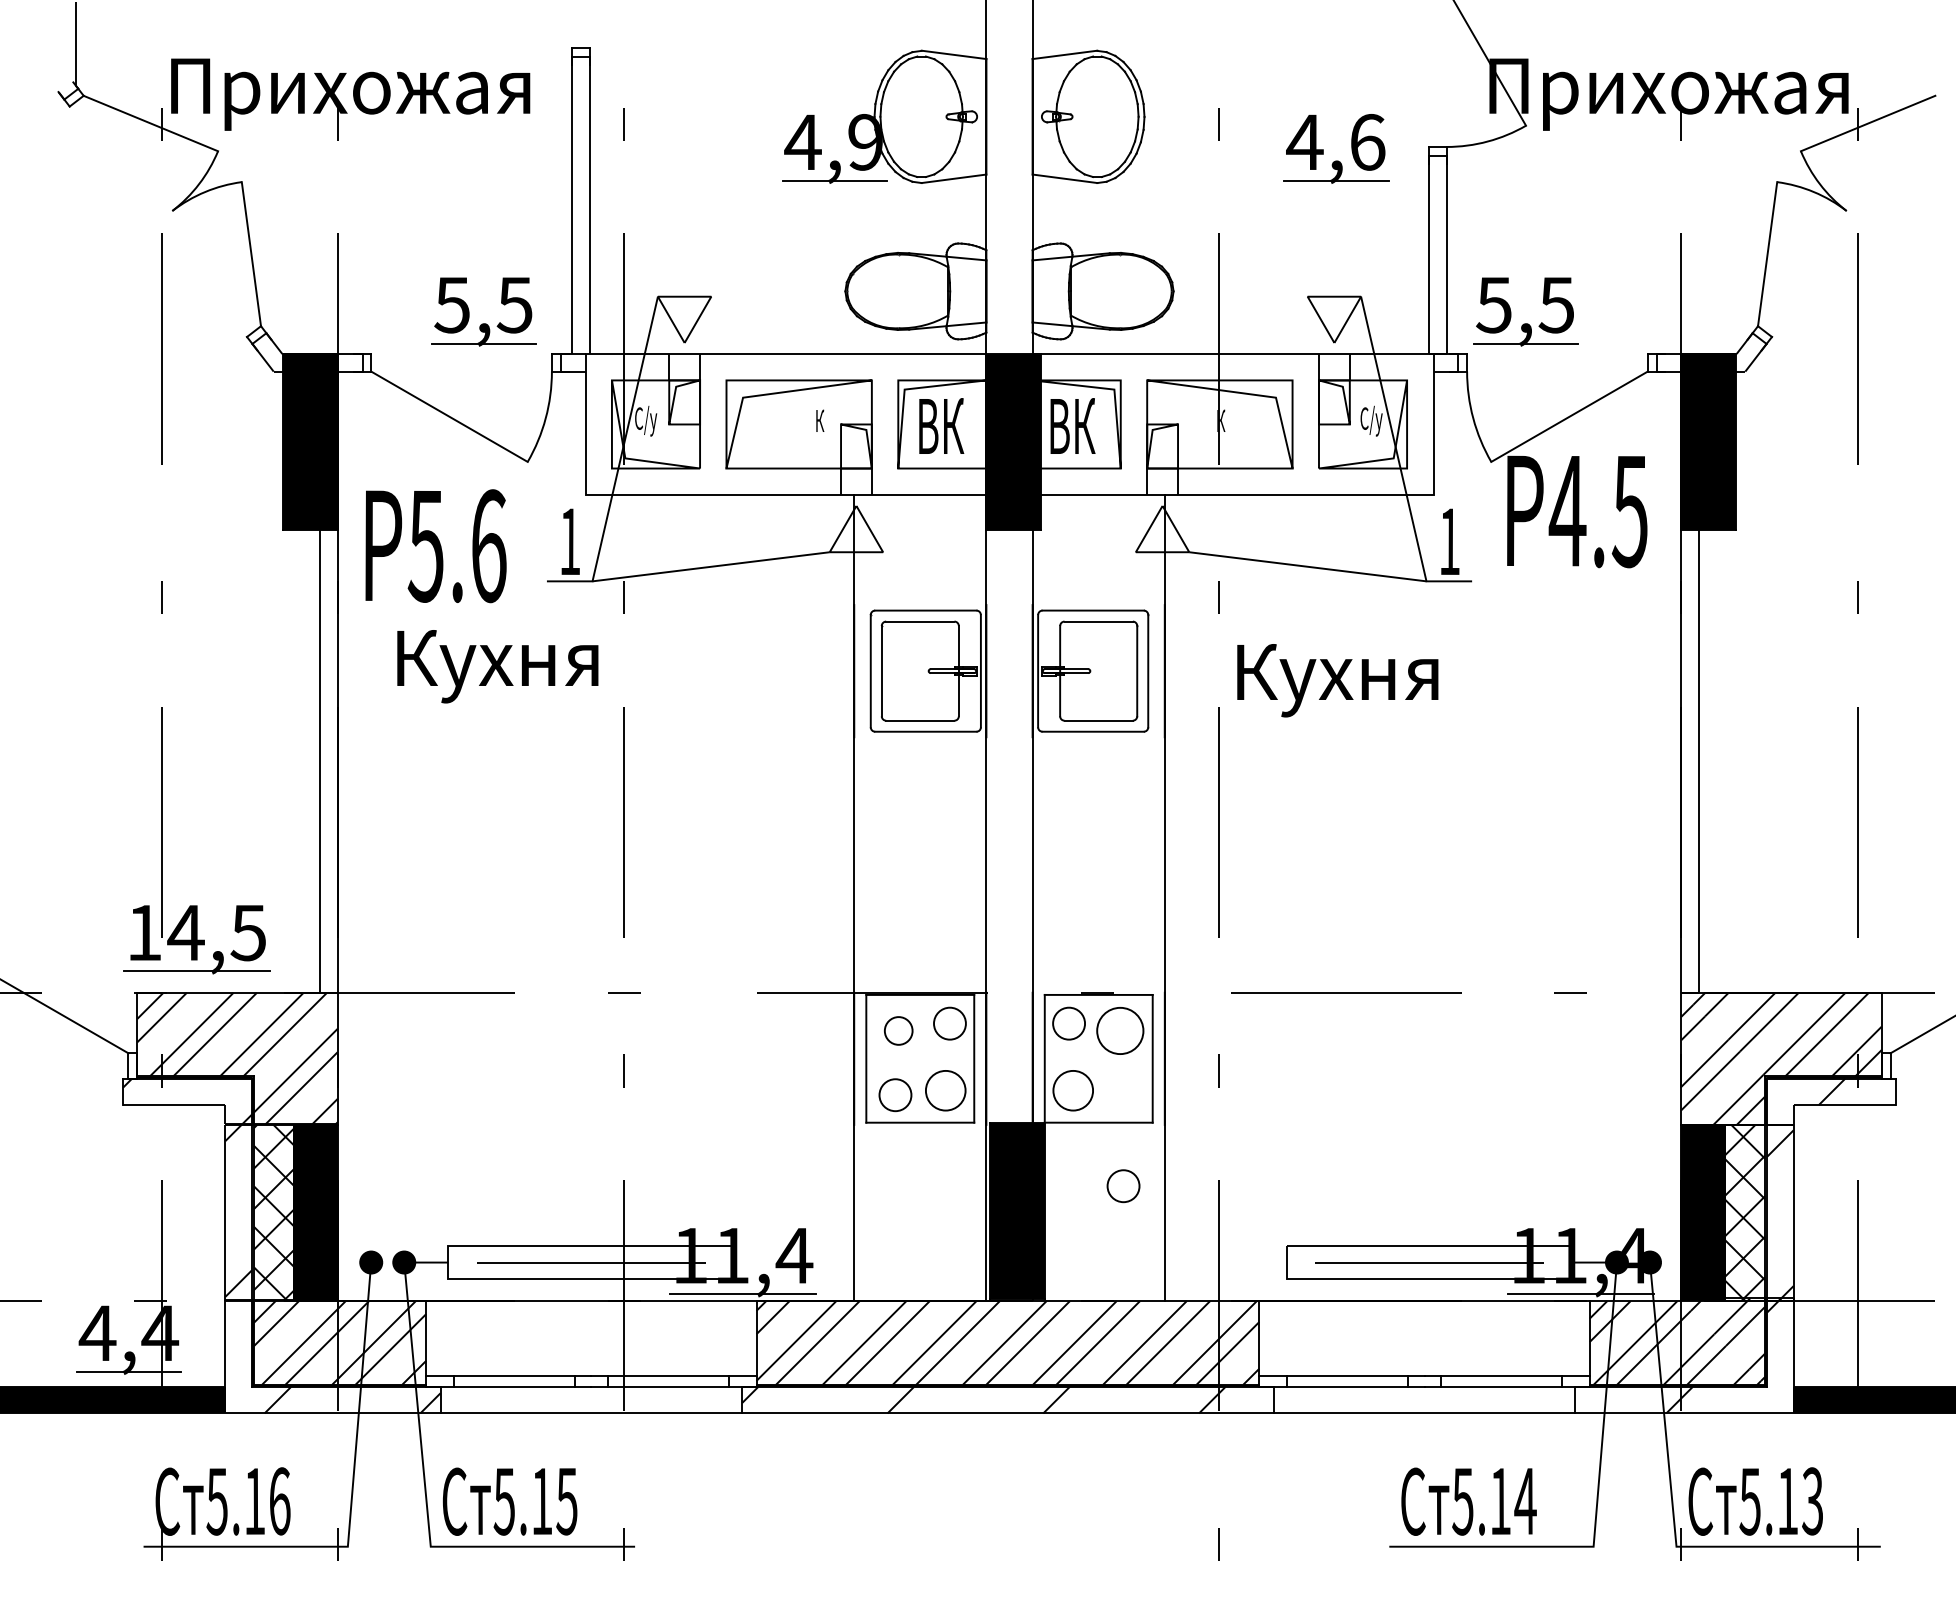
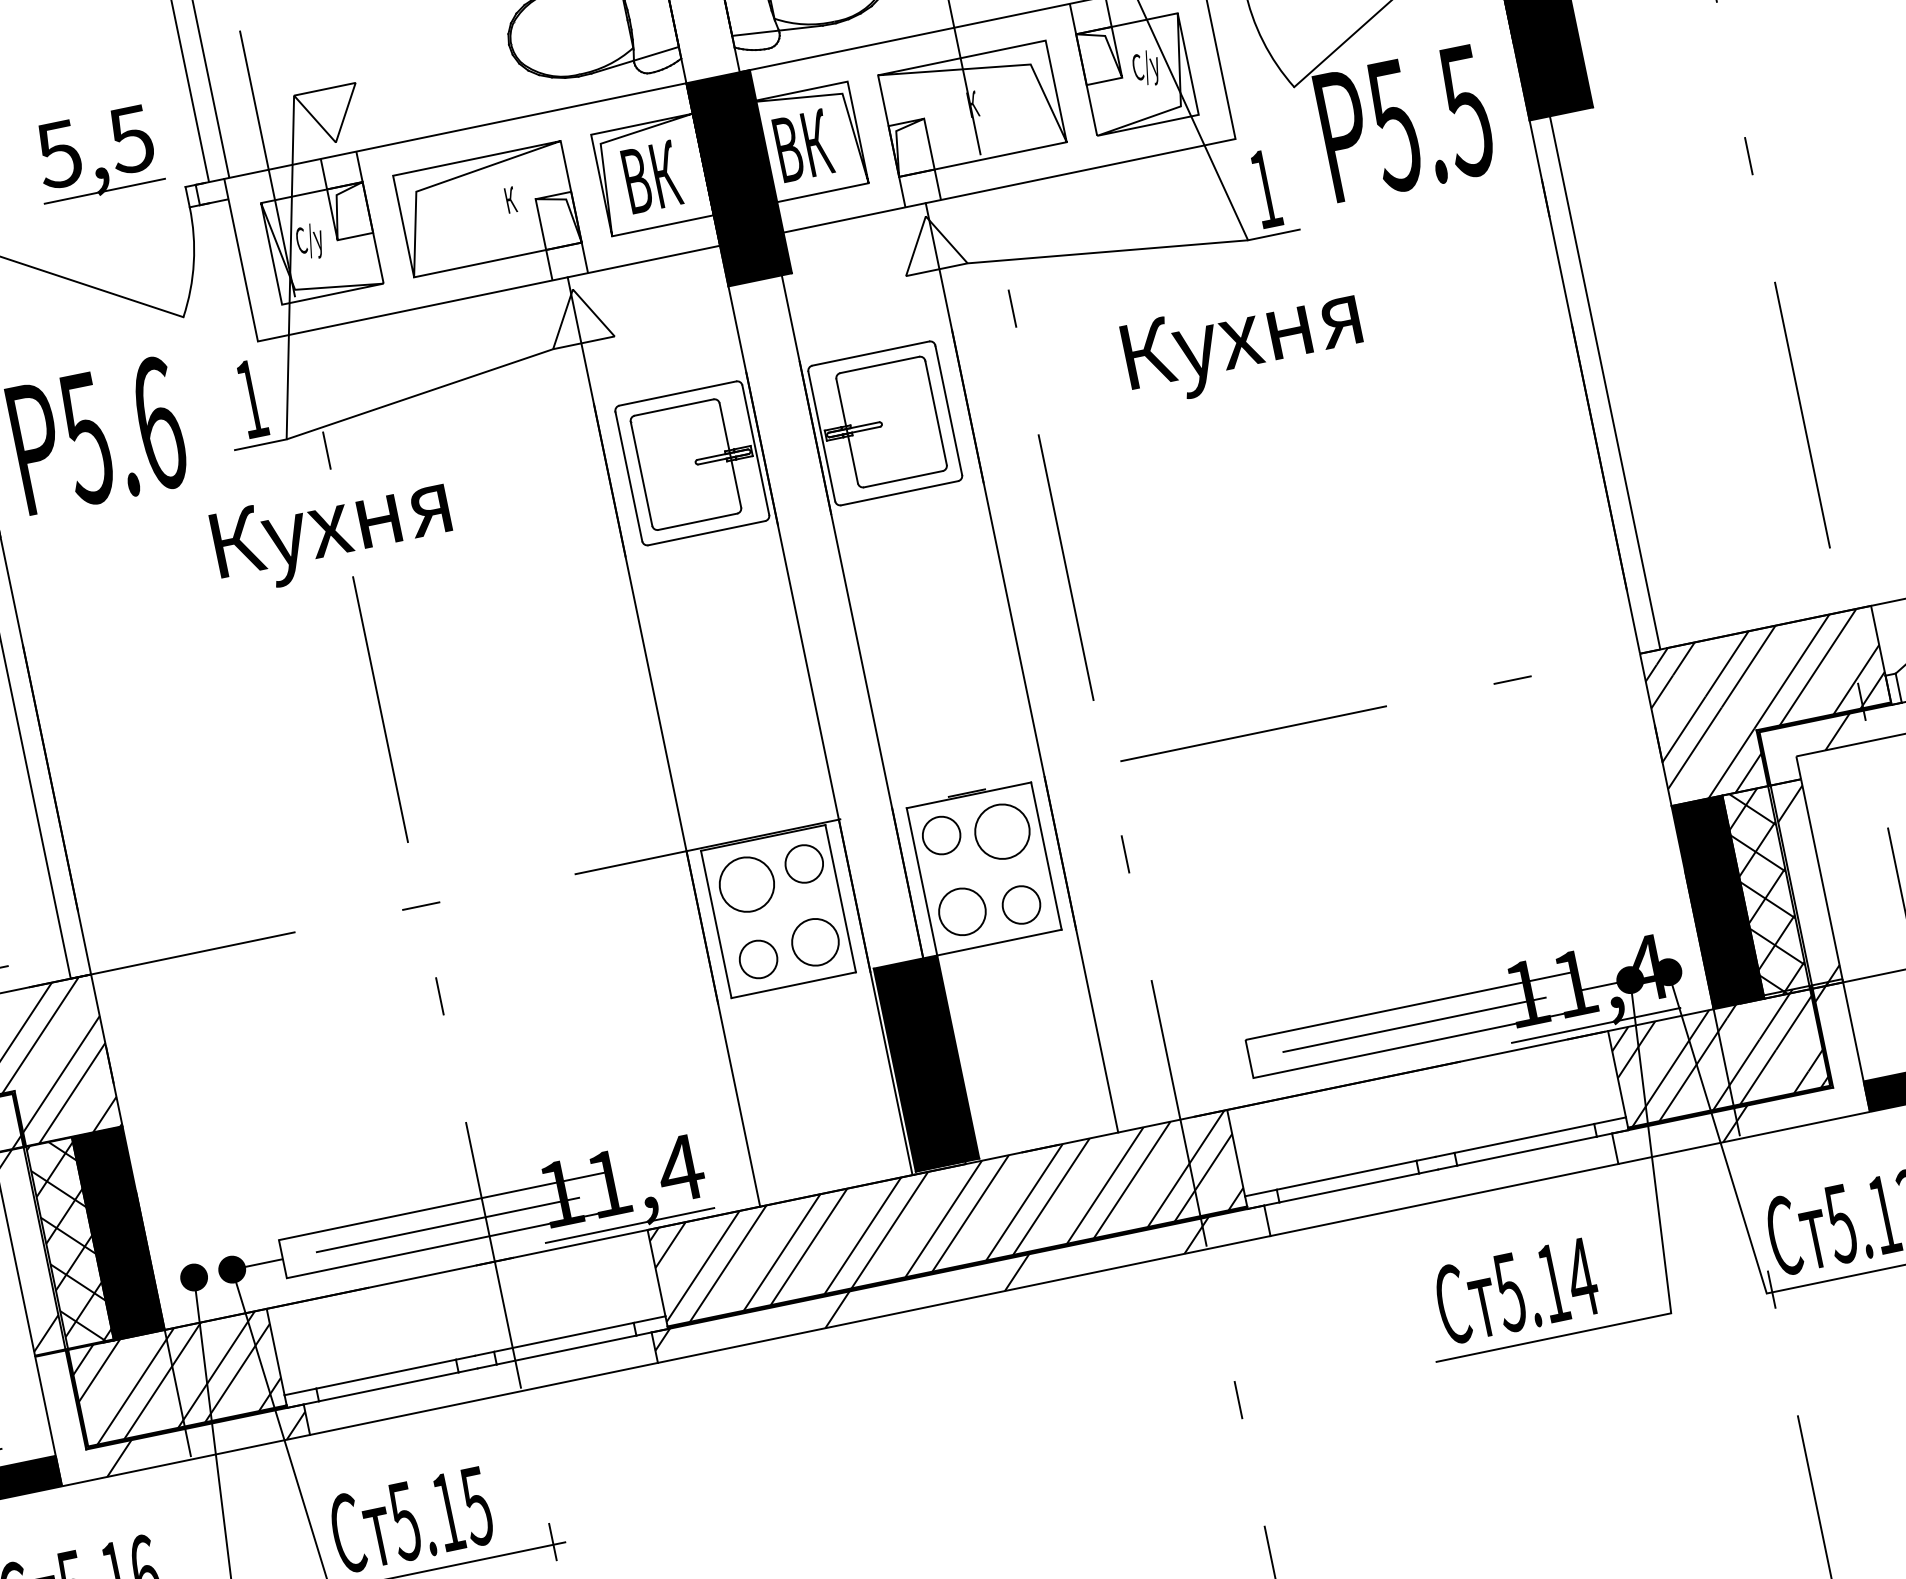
text: (1567, 512) -> (1394, 127), 4.5 -> 5.5
text: (497, 666) -> (332, 532), moved
text: (1337, 680) -> (1243, 343), moved
circle: (898, 1030) -> (746, 884), size x1.67
circle: (1123, 1186) -> (1021, 905), moved

